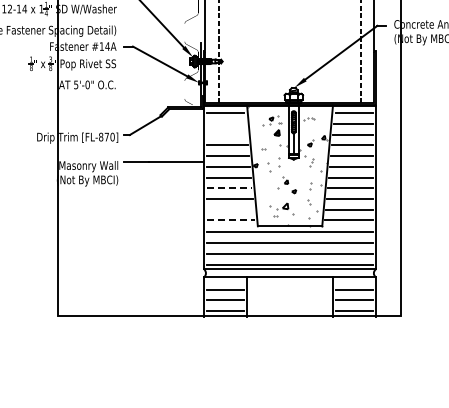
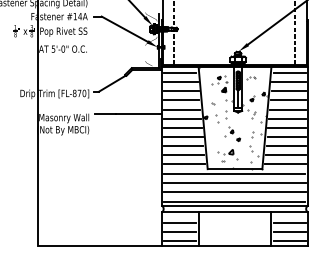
line: (226, 123) -> (181, 81), added
line: (226, 134) -> (181, 91), added
line: (229, 188) -> (183, 137), dashed -> solid
line: (229, 209) -> (183, 154), added
line: (230, 220) -> (184, 164), dashed -> solid

